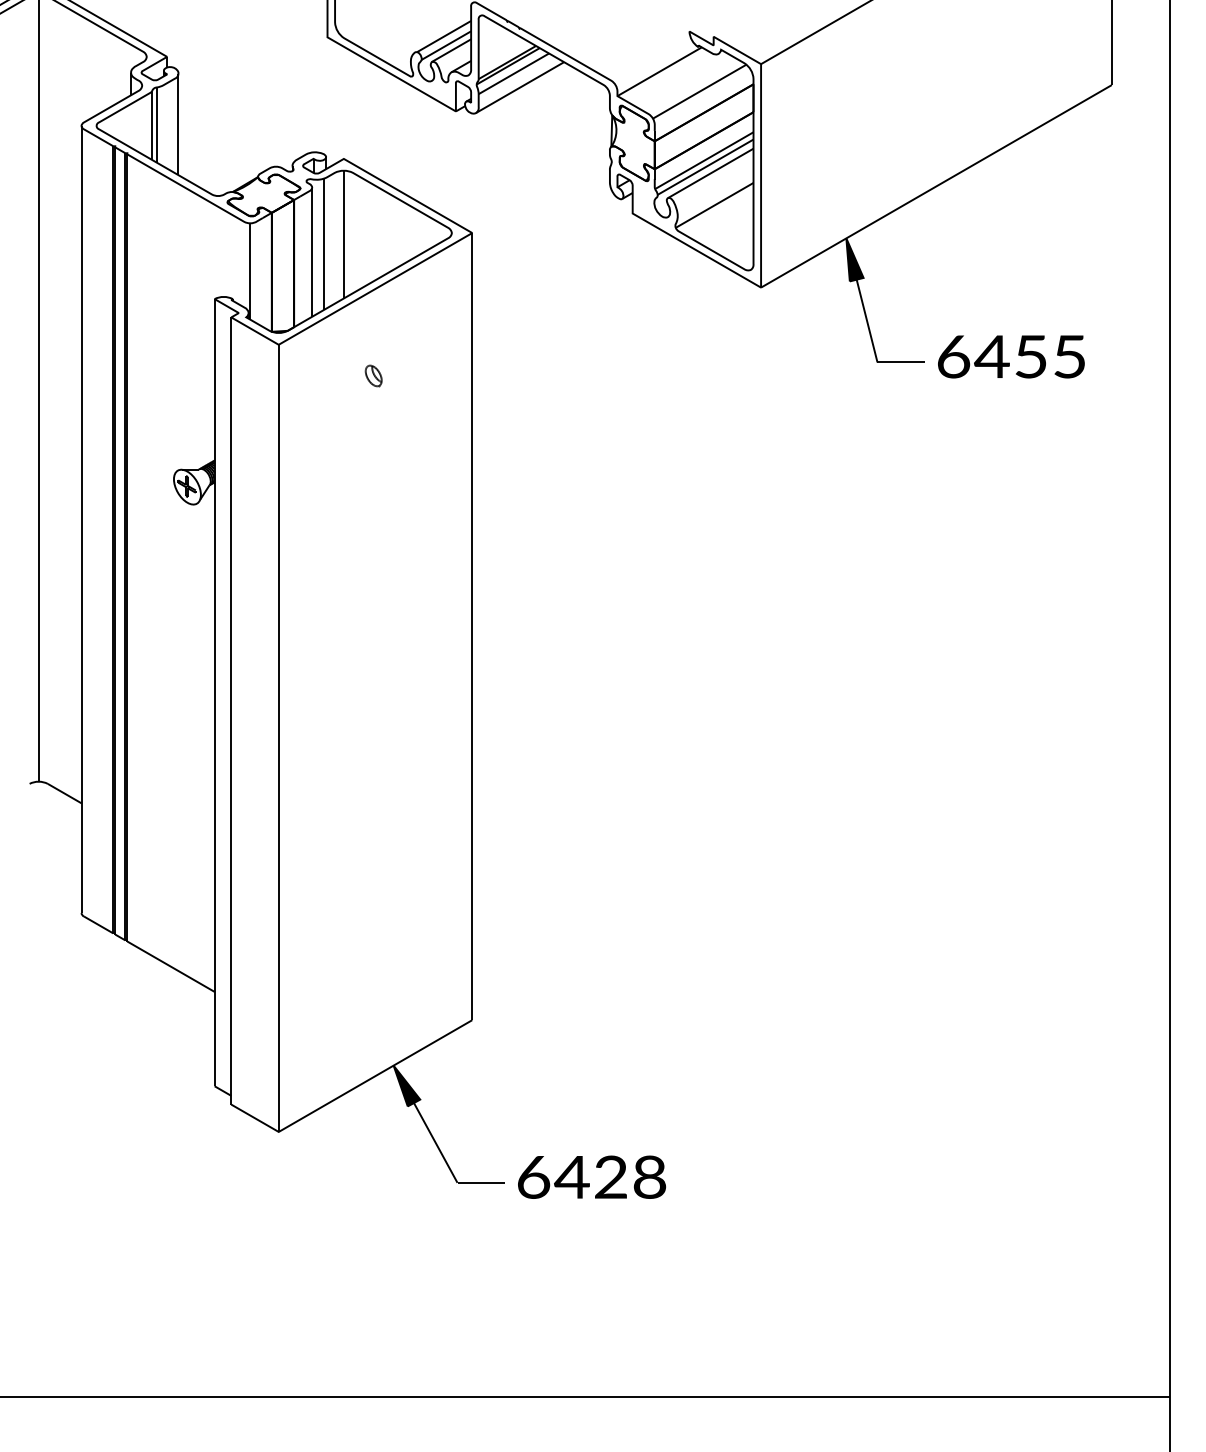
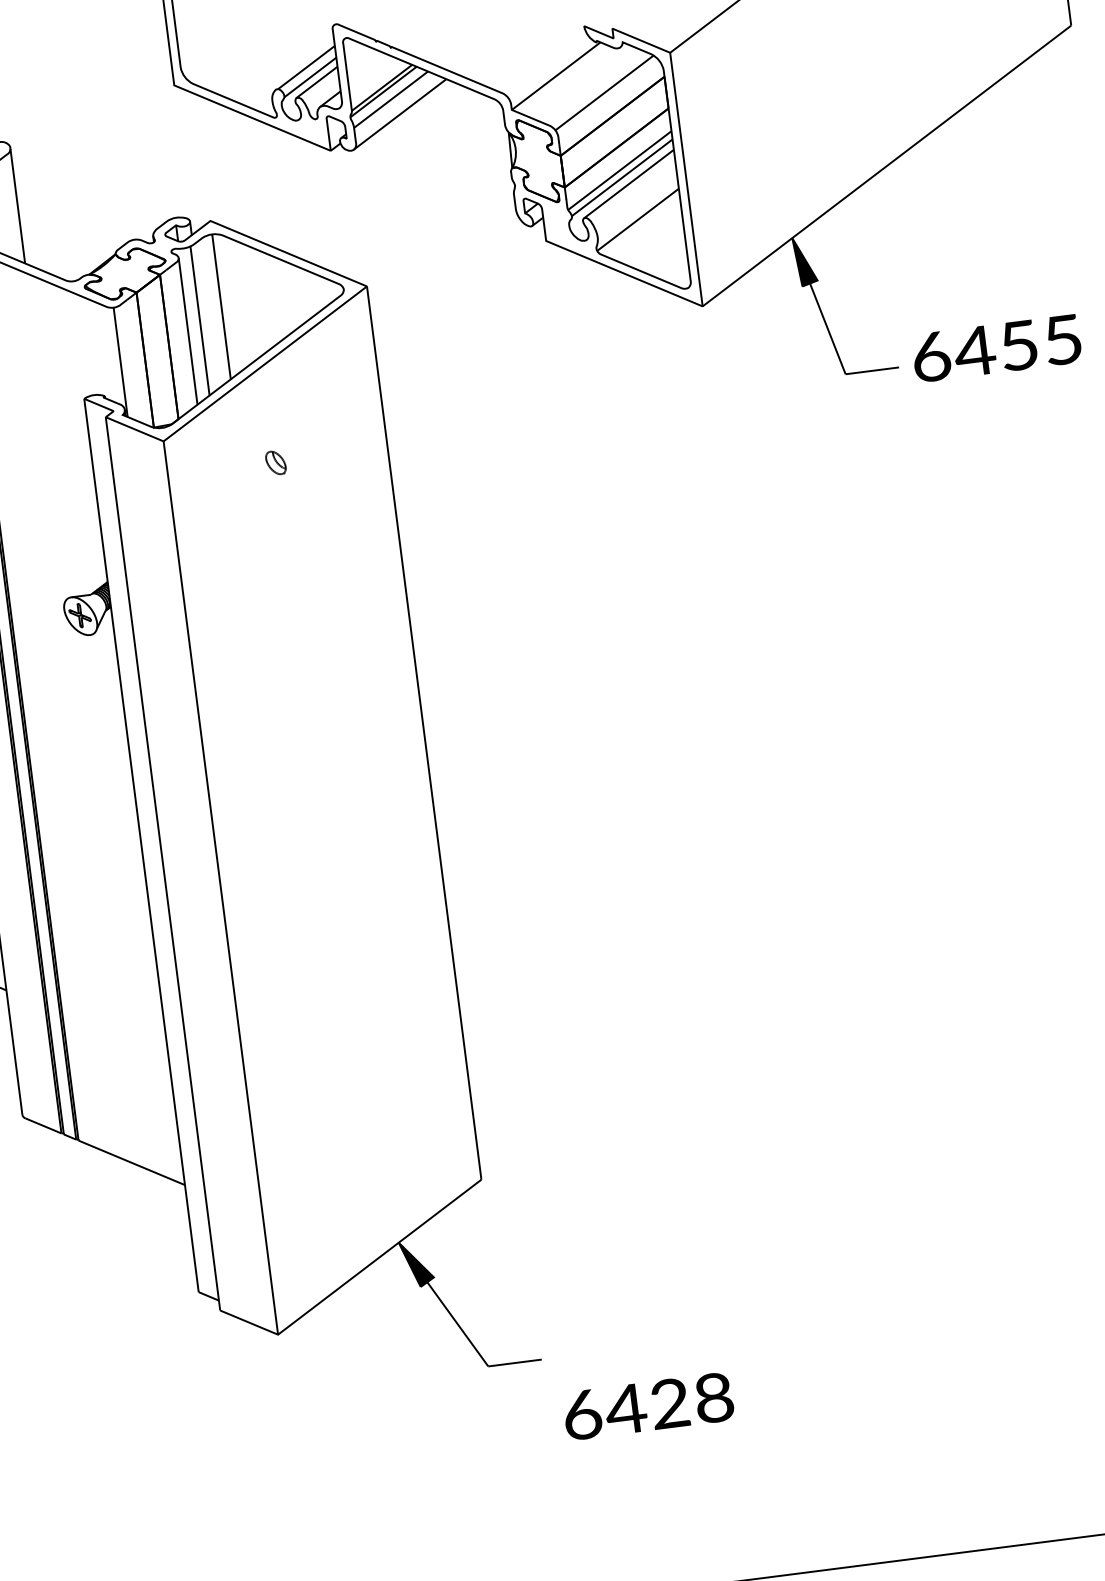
text: (591, 1176) -> (647, 1405), moved

